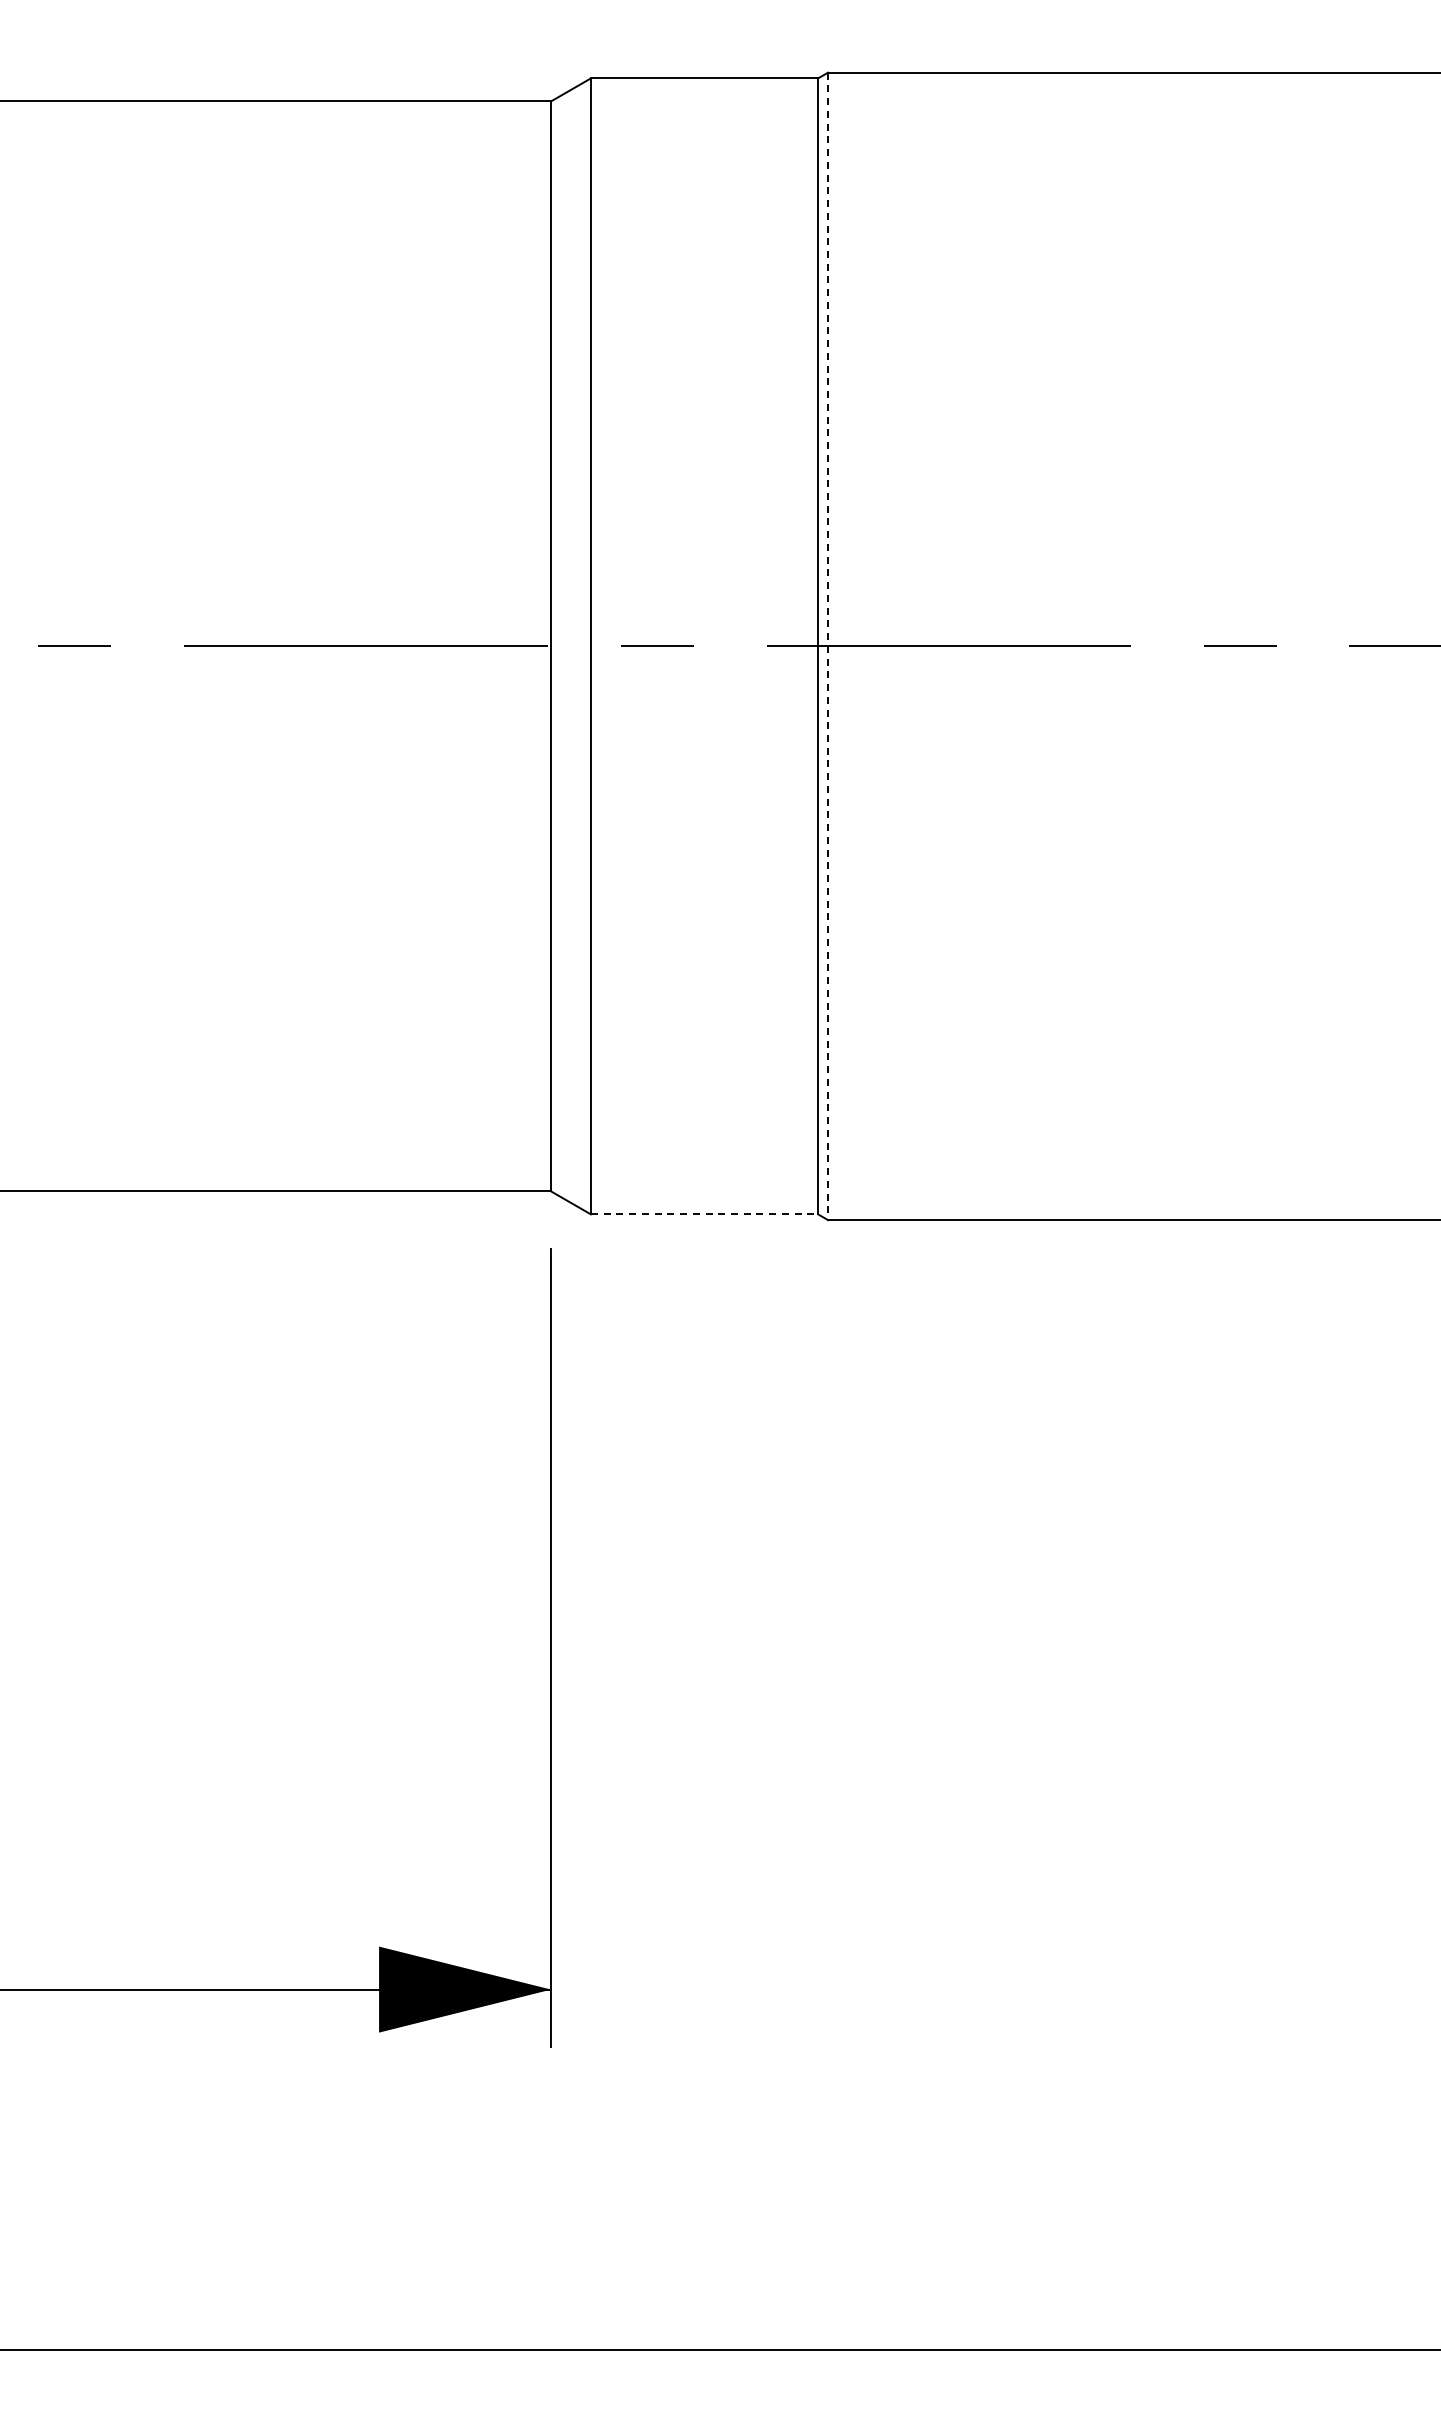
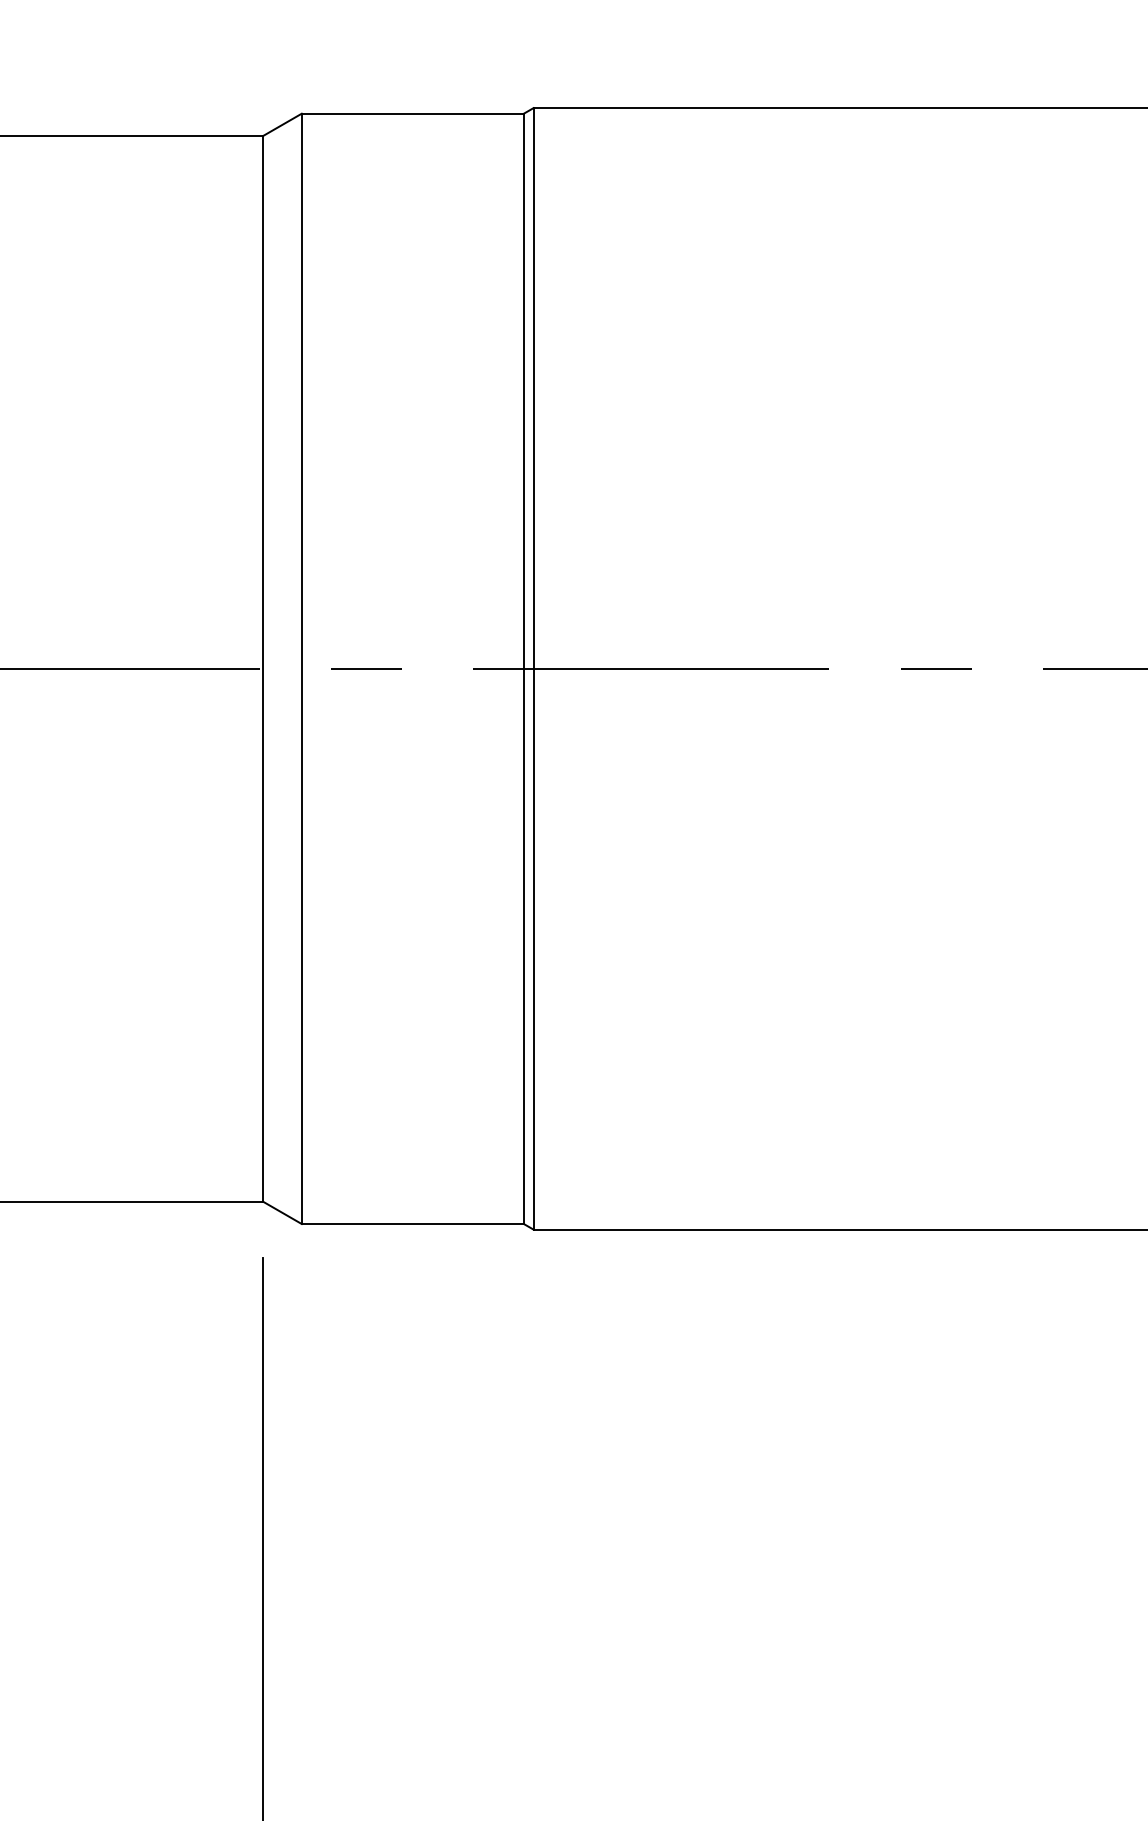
line: (828, 646) -> (533, 668), dashed -> solid
line: (704, 1214) -> (412, 1224), dashed -> solid

